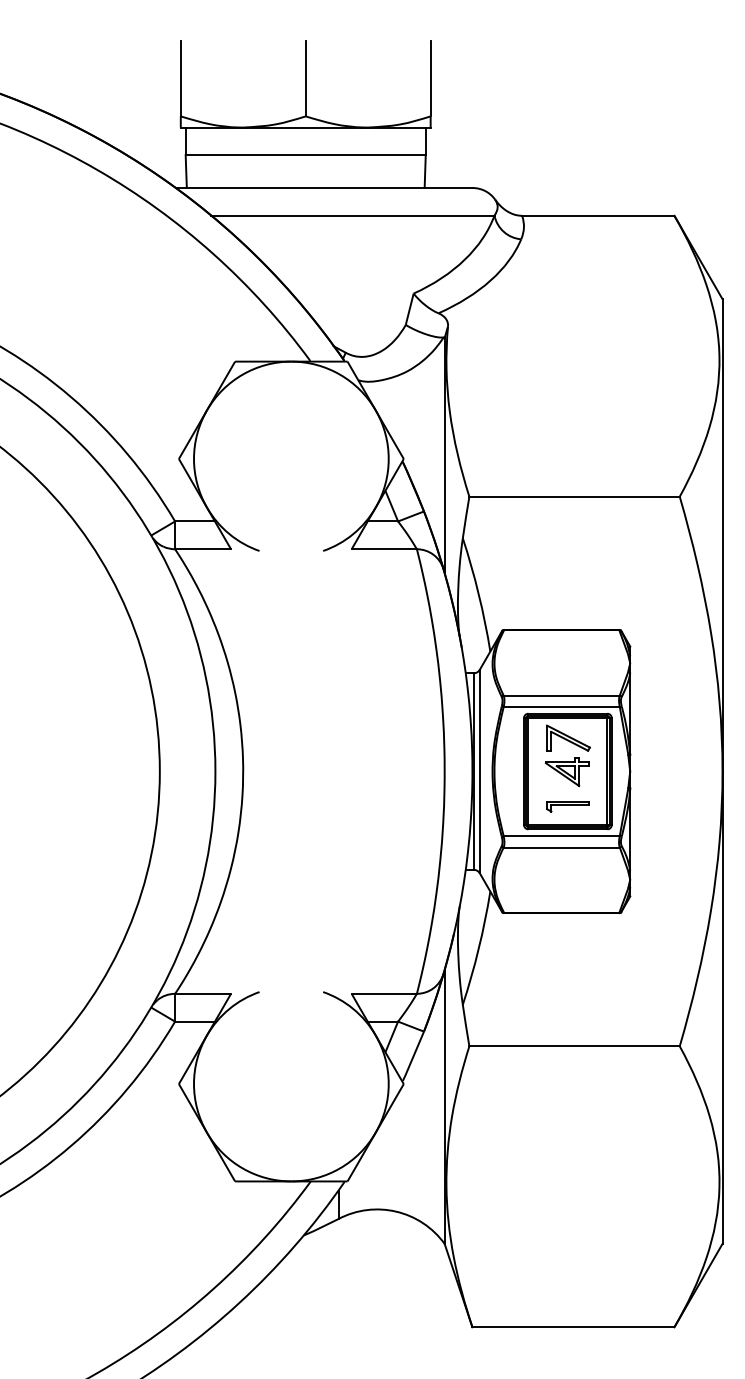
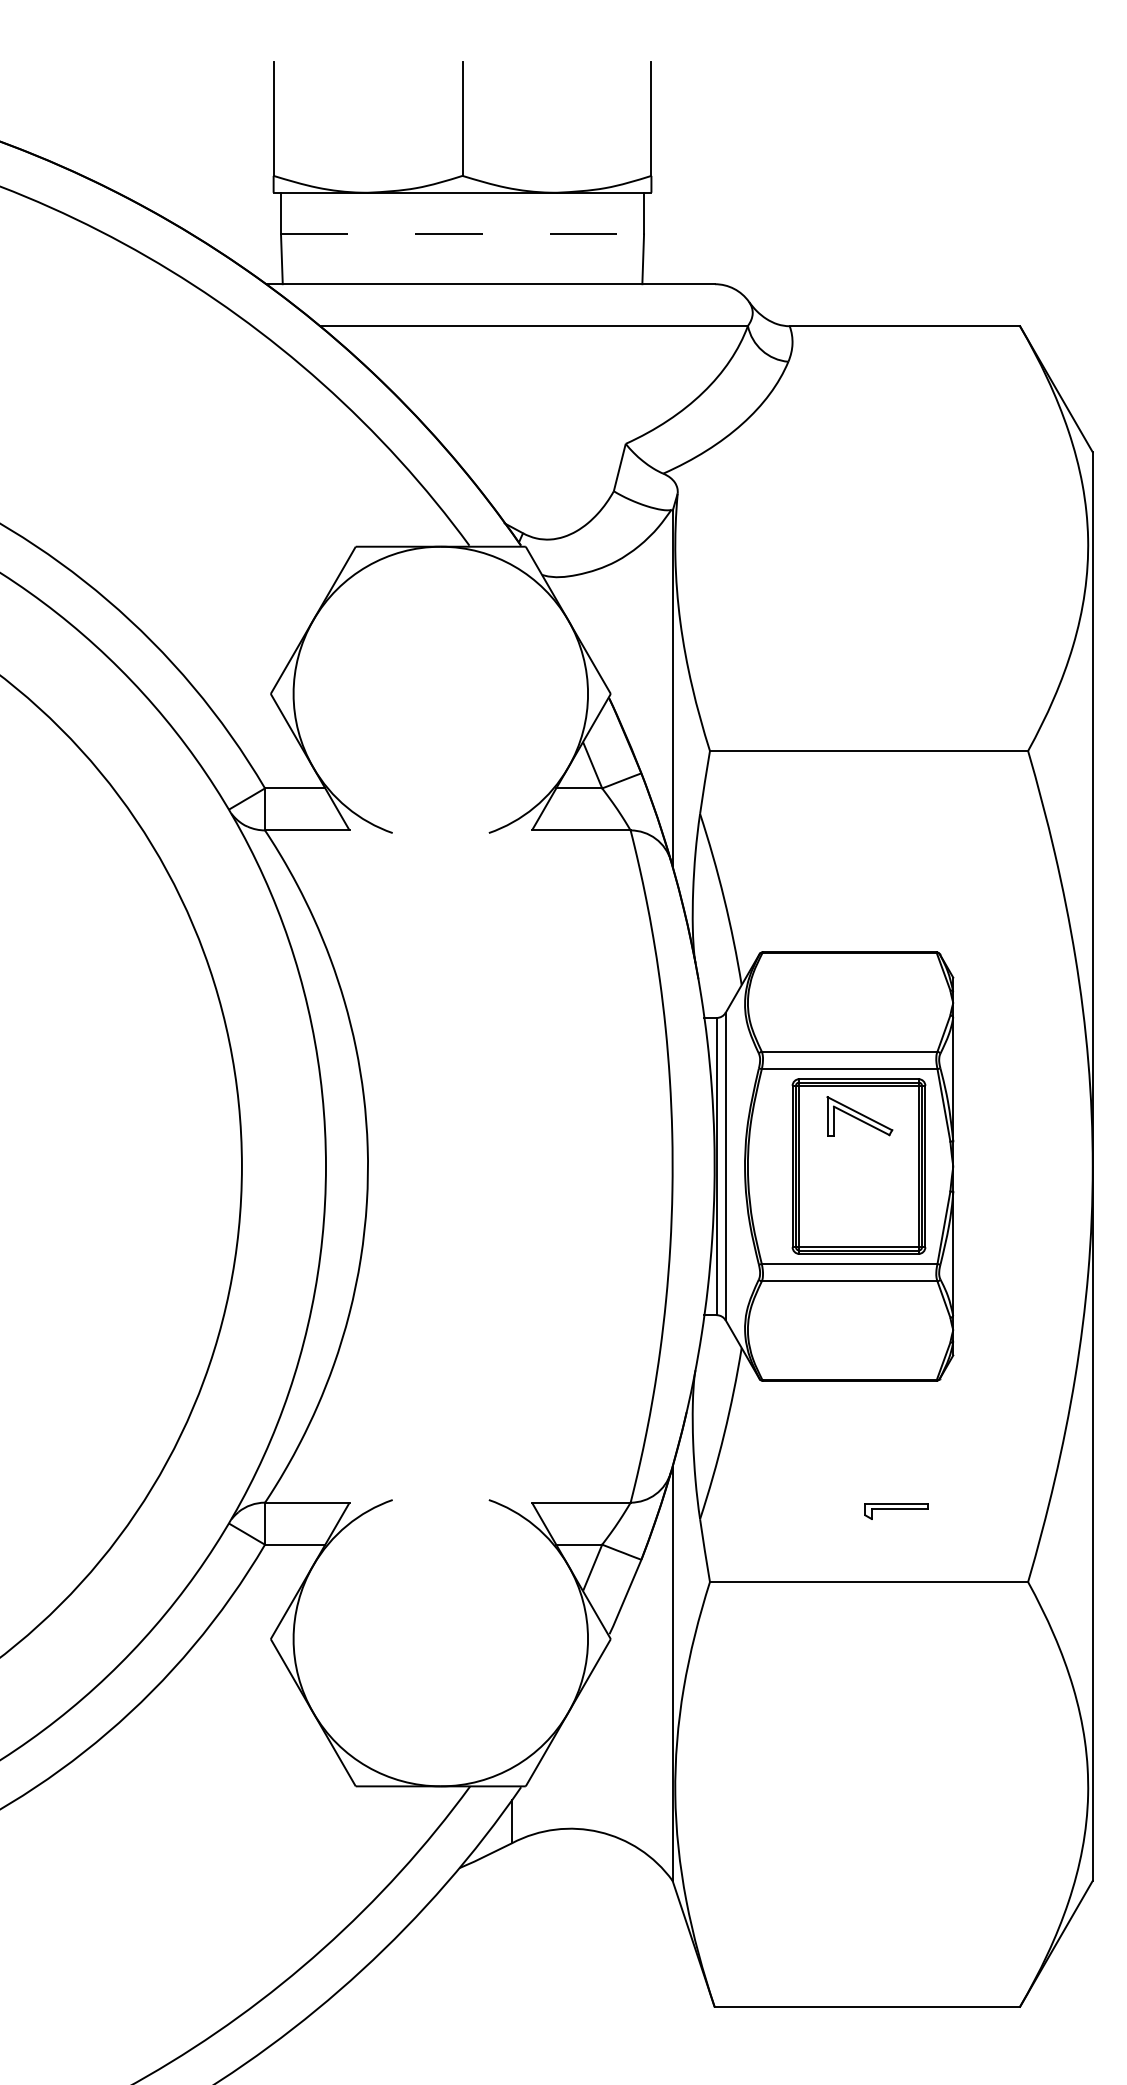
line: (306, 155) -> (463, 235), solid -> dashed
part: (567, 771) -> (858, 1166), removed
part: (567, 806) -> (896, 1511), moved

